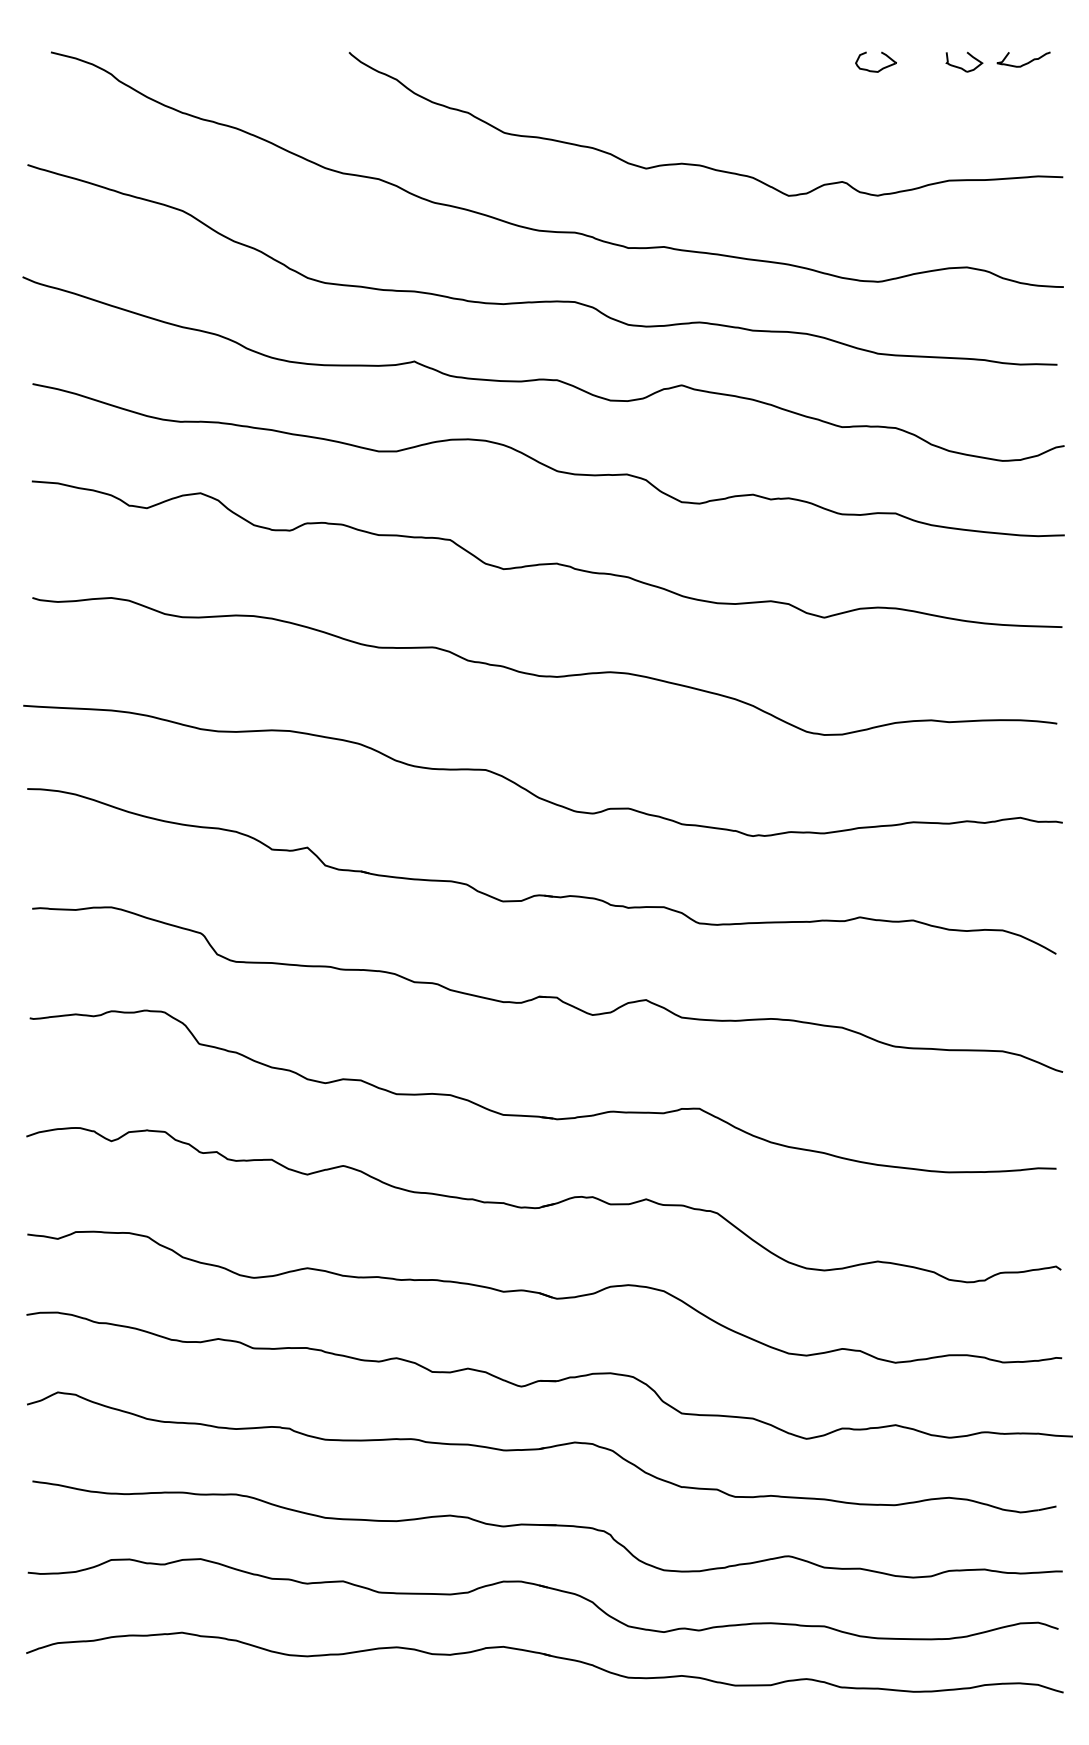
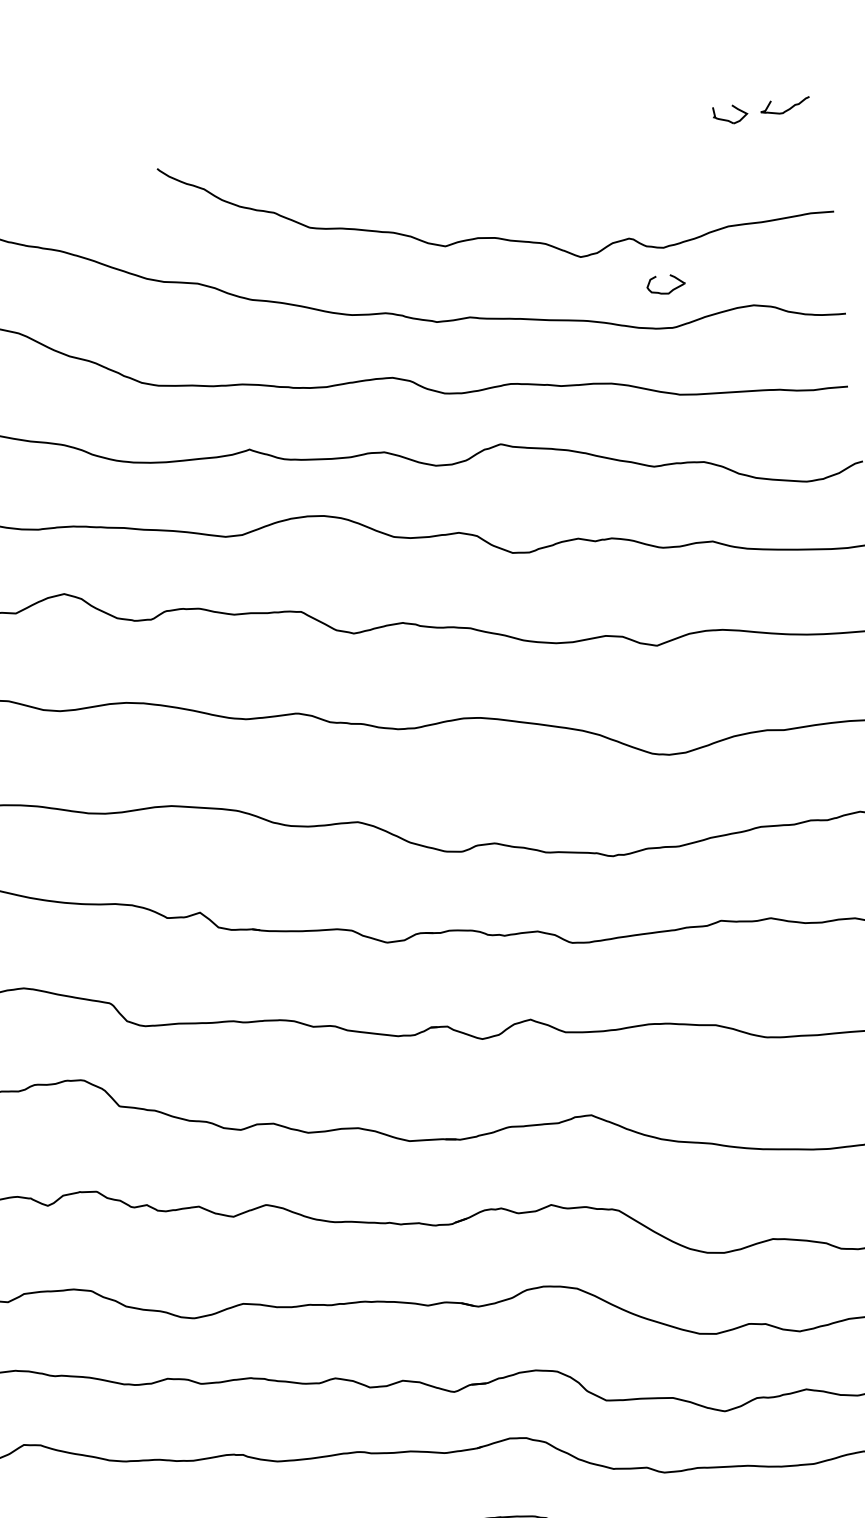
part: (879, 69) -> (669, 291), moved

